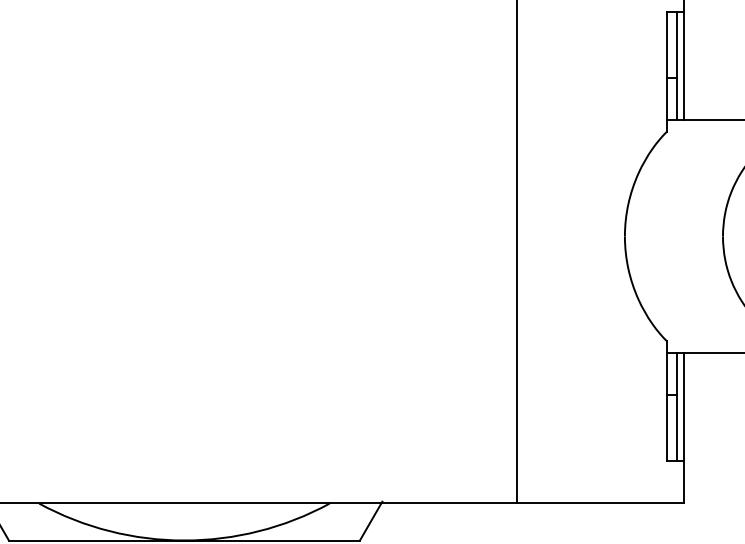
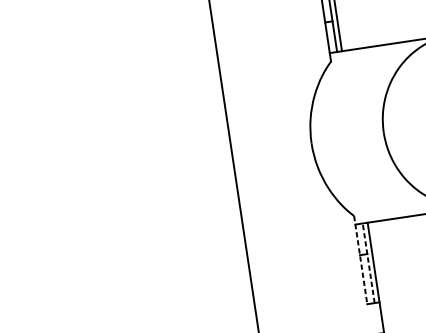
line: (667, 401) -> (361, 260), solid -> dashed
line: (677, 406) -> (369, 262), solid -> dashed

